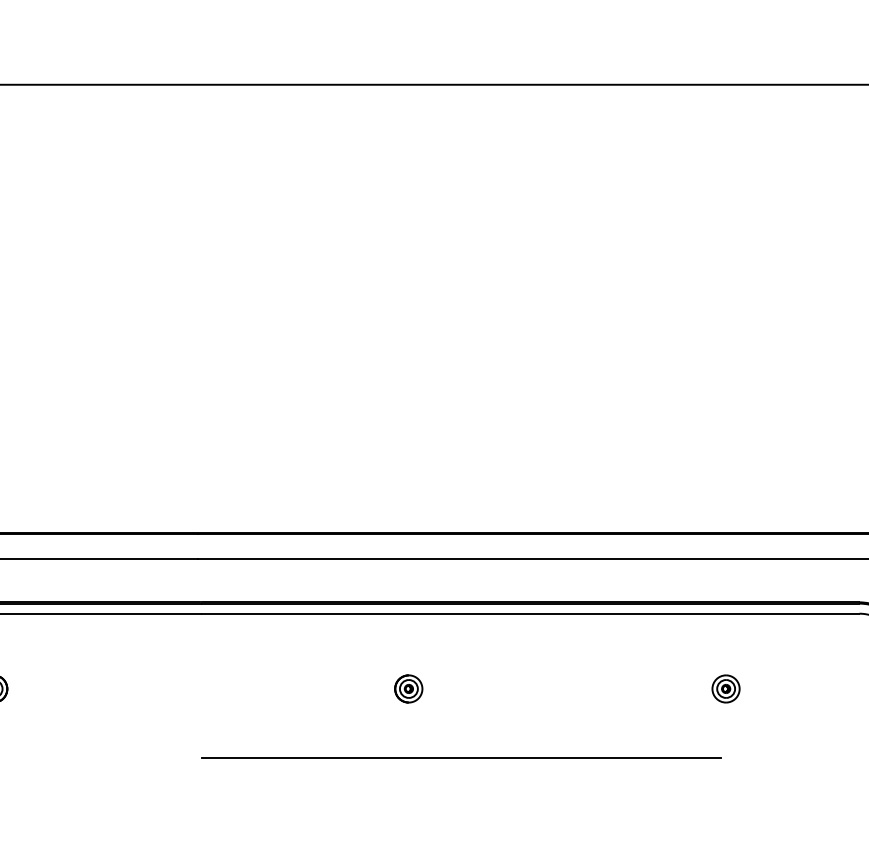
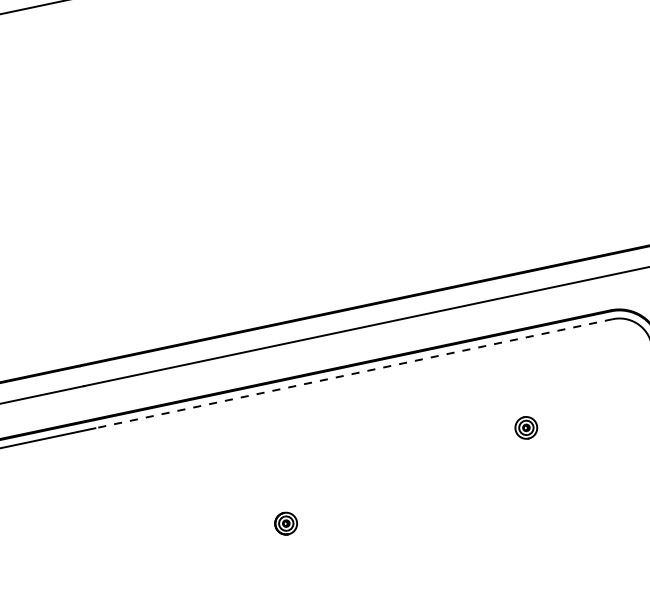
line: (530, 613) -> (354, 373), solid -> dashed
part: (408, 688) -> (285, 523), moved
part: (725, 688) -> (525, 427), moved
line: (461, 758) -> (324, 498), removed

